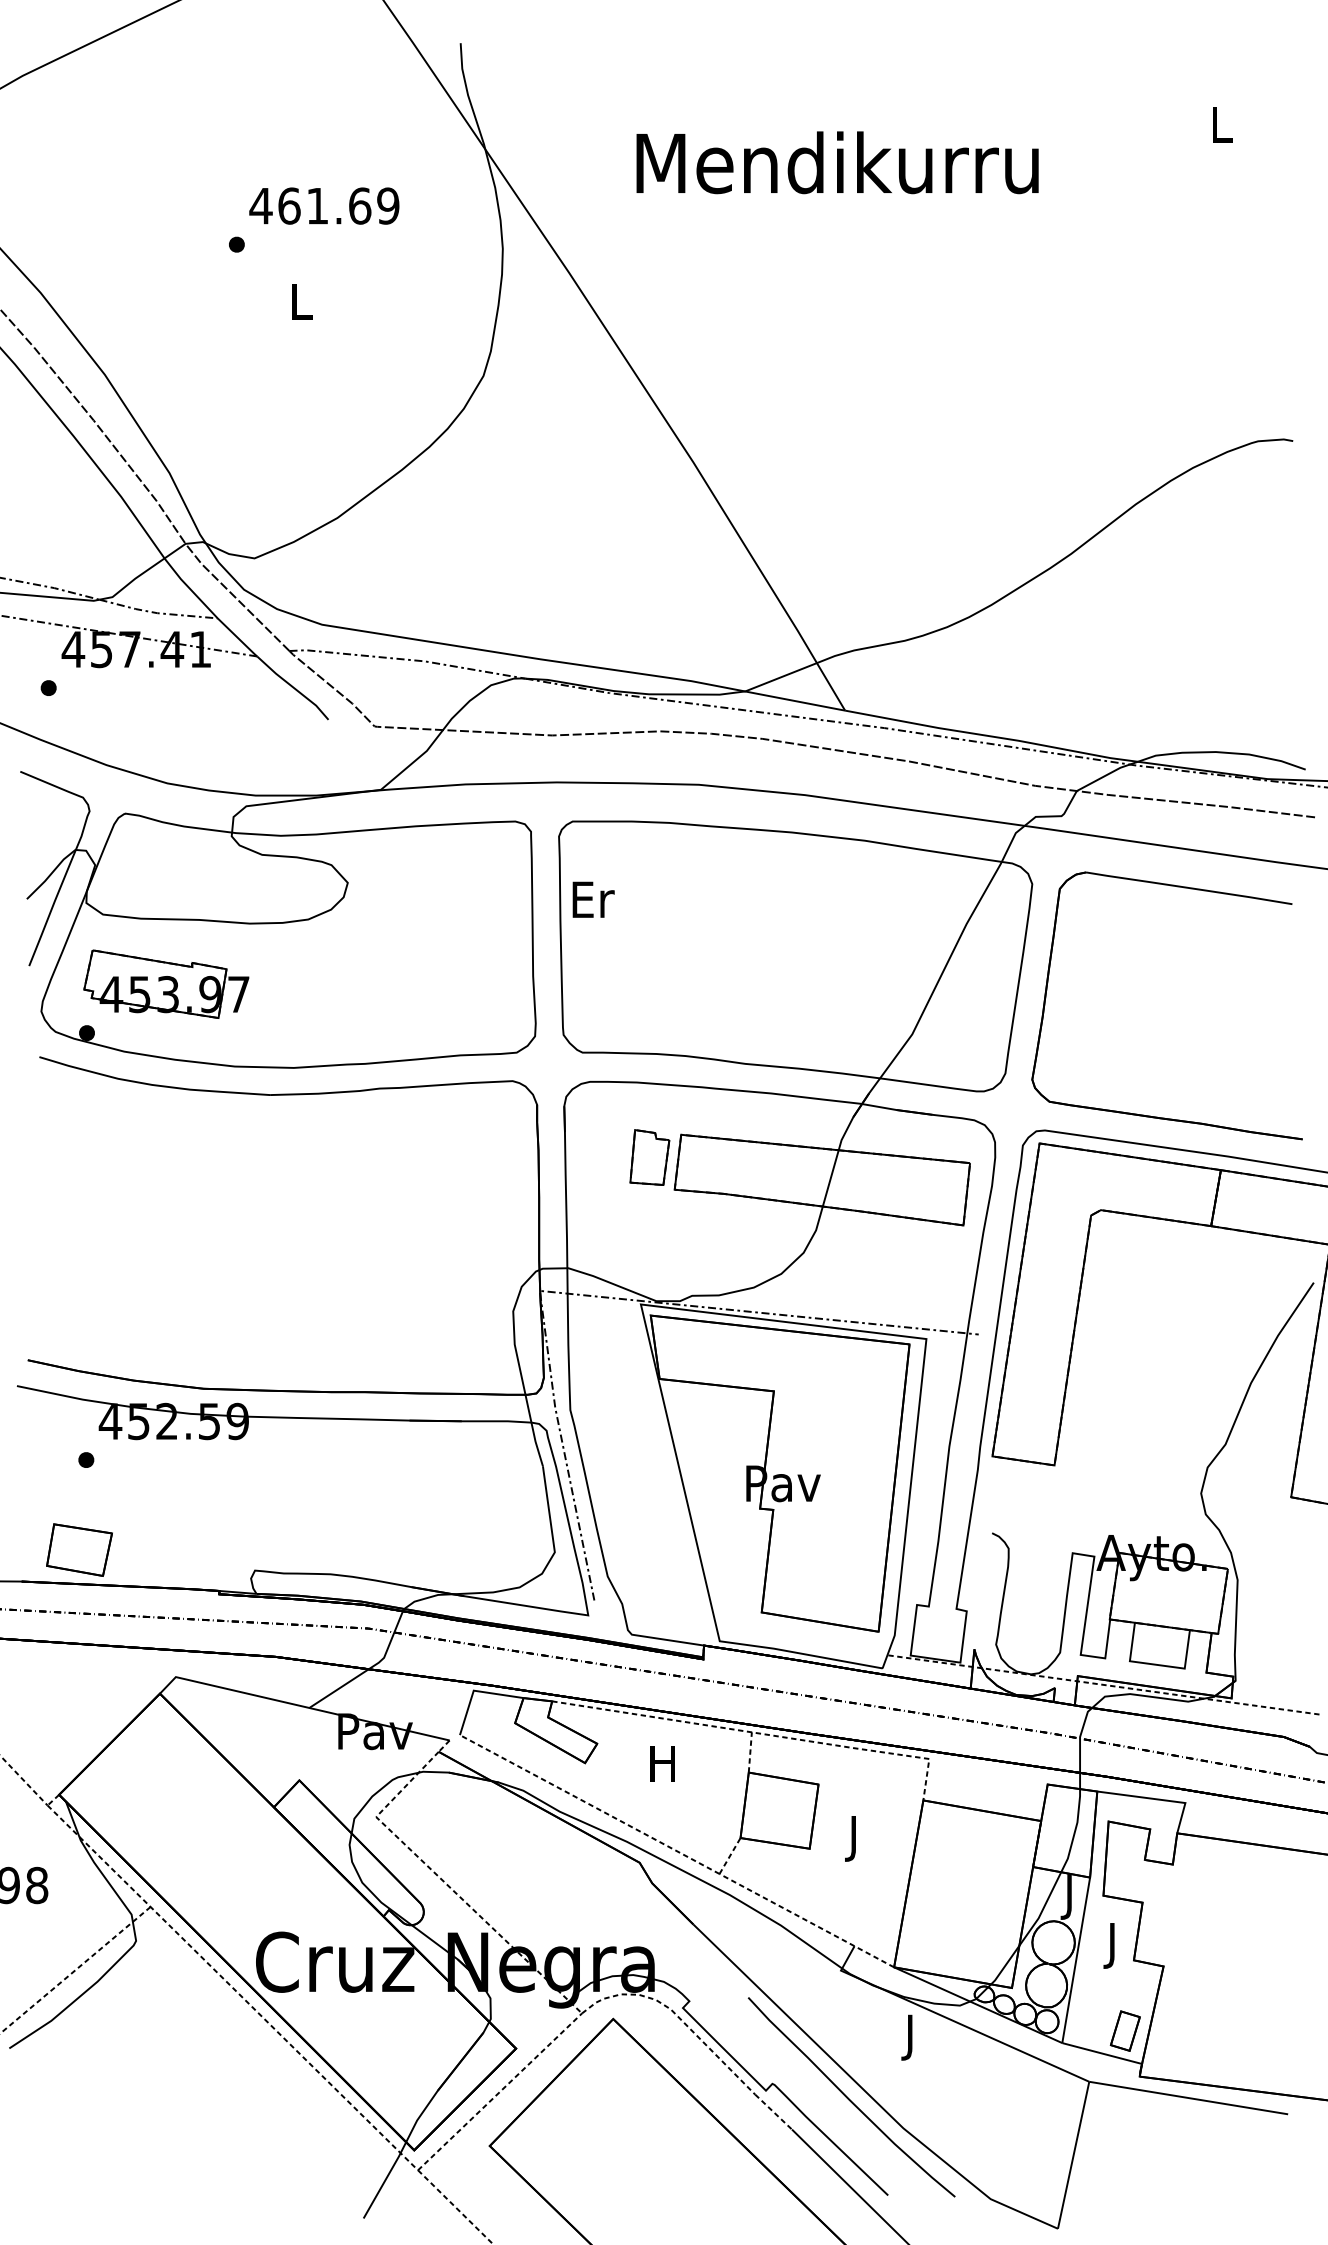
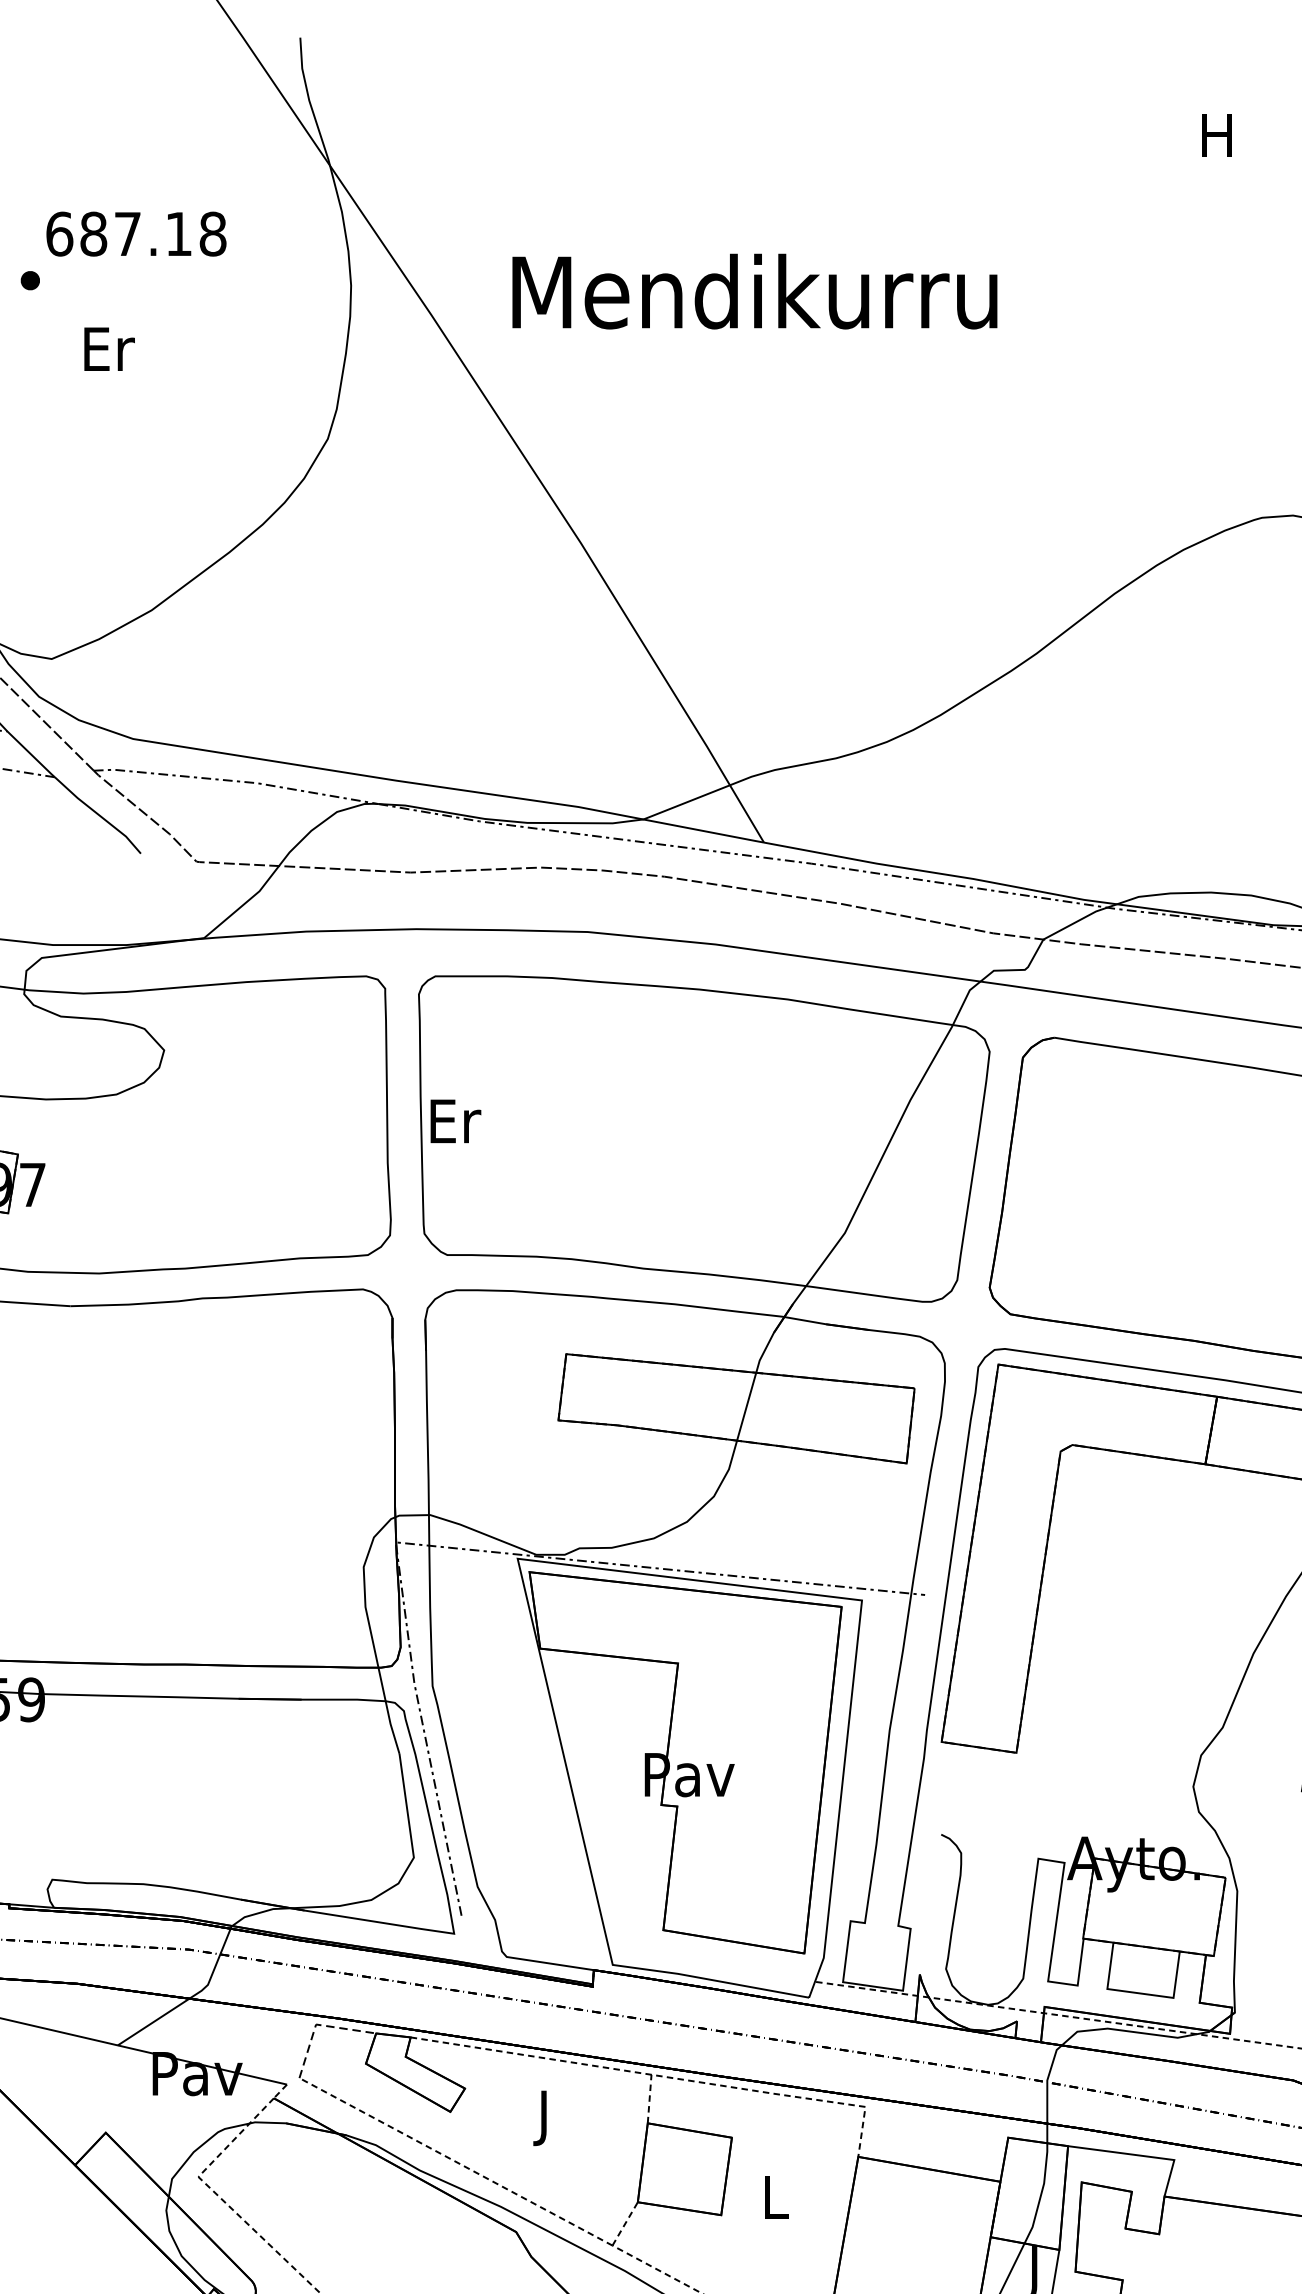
text: (1220, 124) -> (1216, 135), L -> H
text: (837, 162) -> (754, 291), moved
text: (324, 205) -> (136, 233), 461.69 -> 687.18
text: (302, 301) -> (109, 349), L -> Er
text: (593, 899) -> (455, 1121), moved
part: (649, 1157) -> (528, 1381), removed
line: (475, 1690) -> (318, 2024), solid -> dashed
text: (662, 1768) -> (543, 2118), H -> J
text: (855, 1838) -> (776, 2202), J -> L

